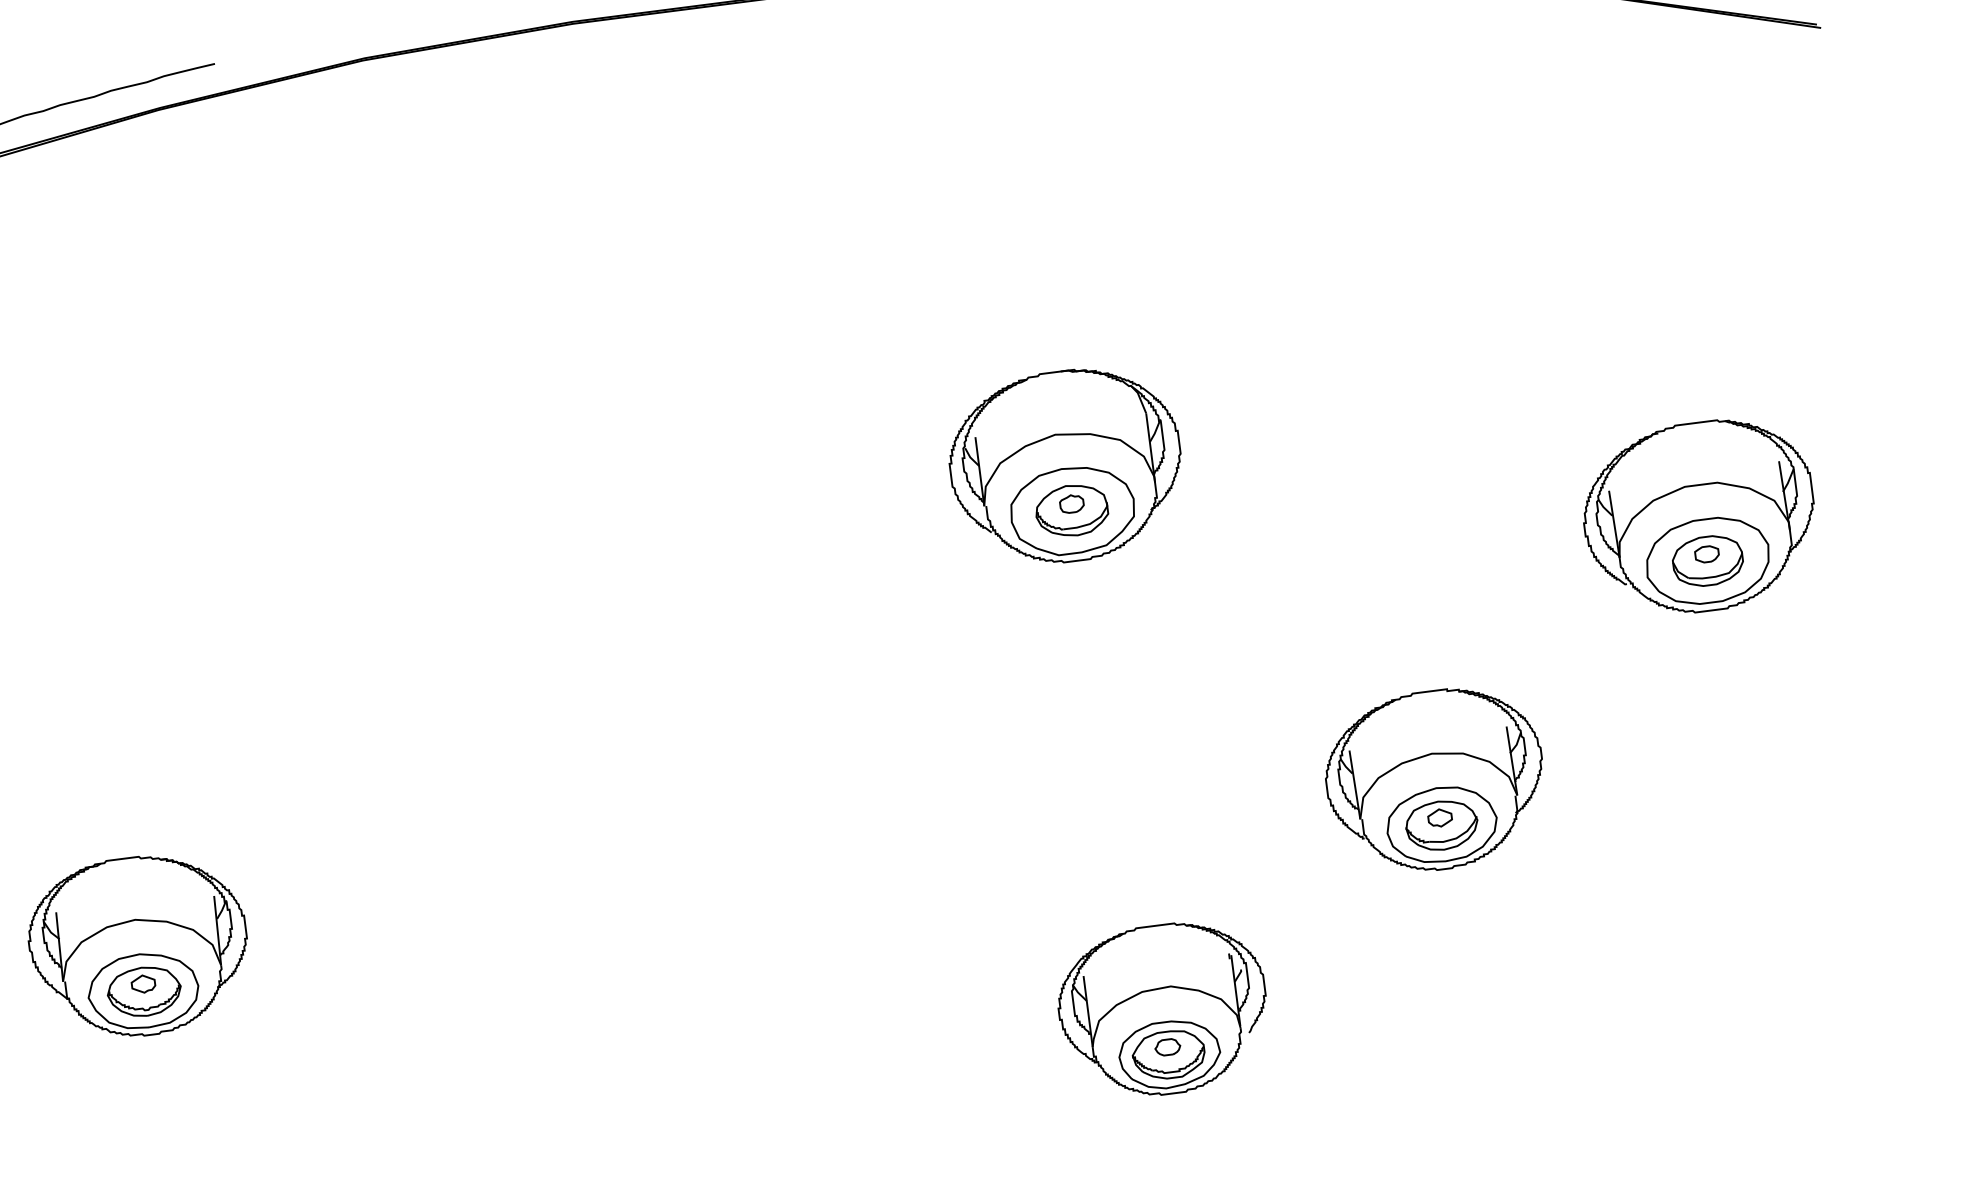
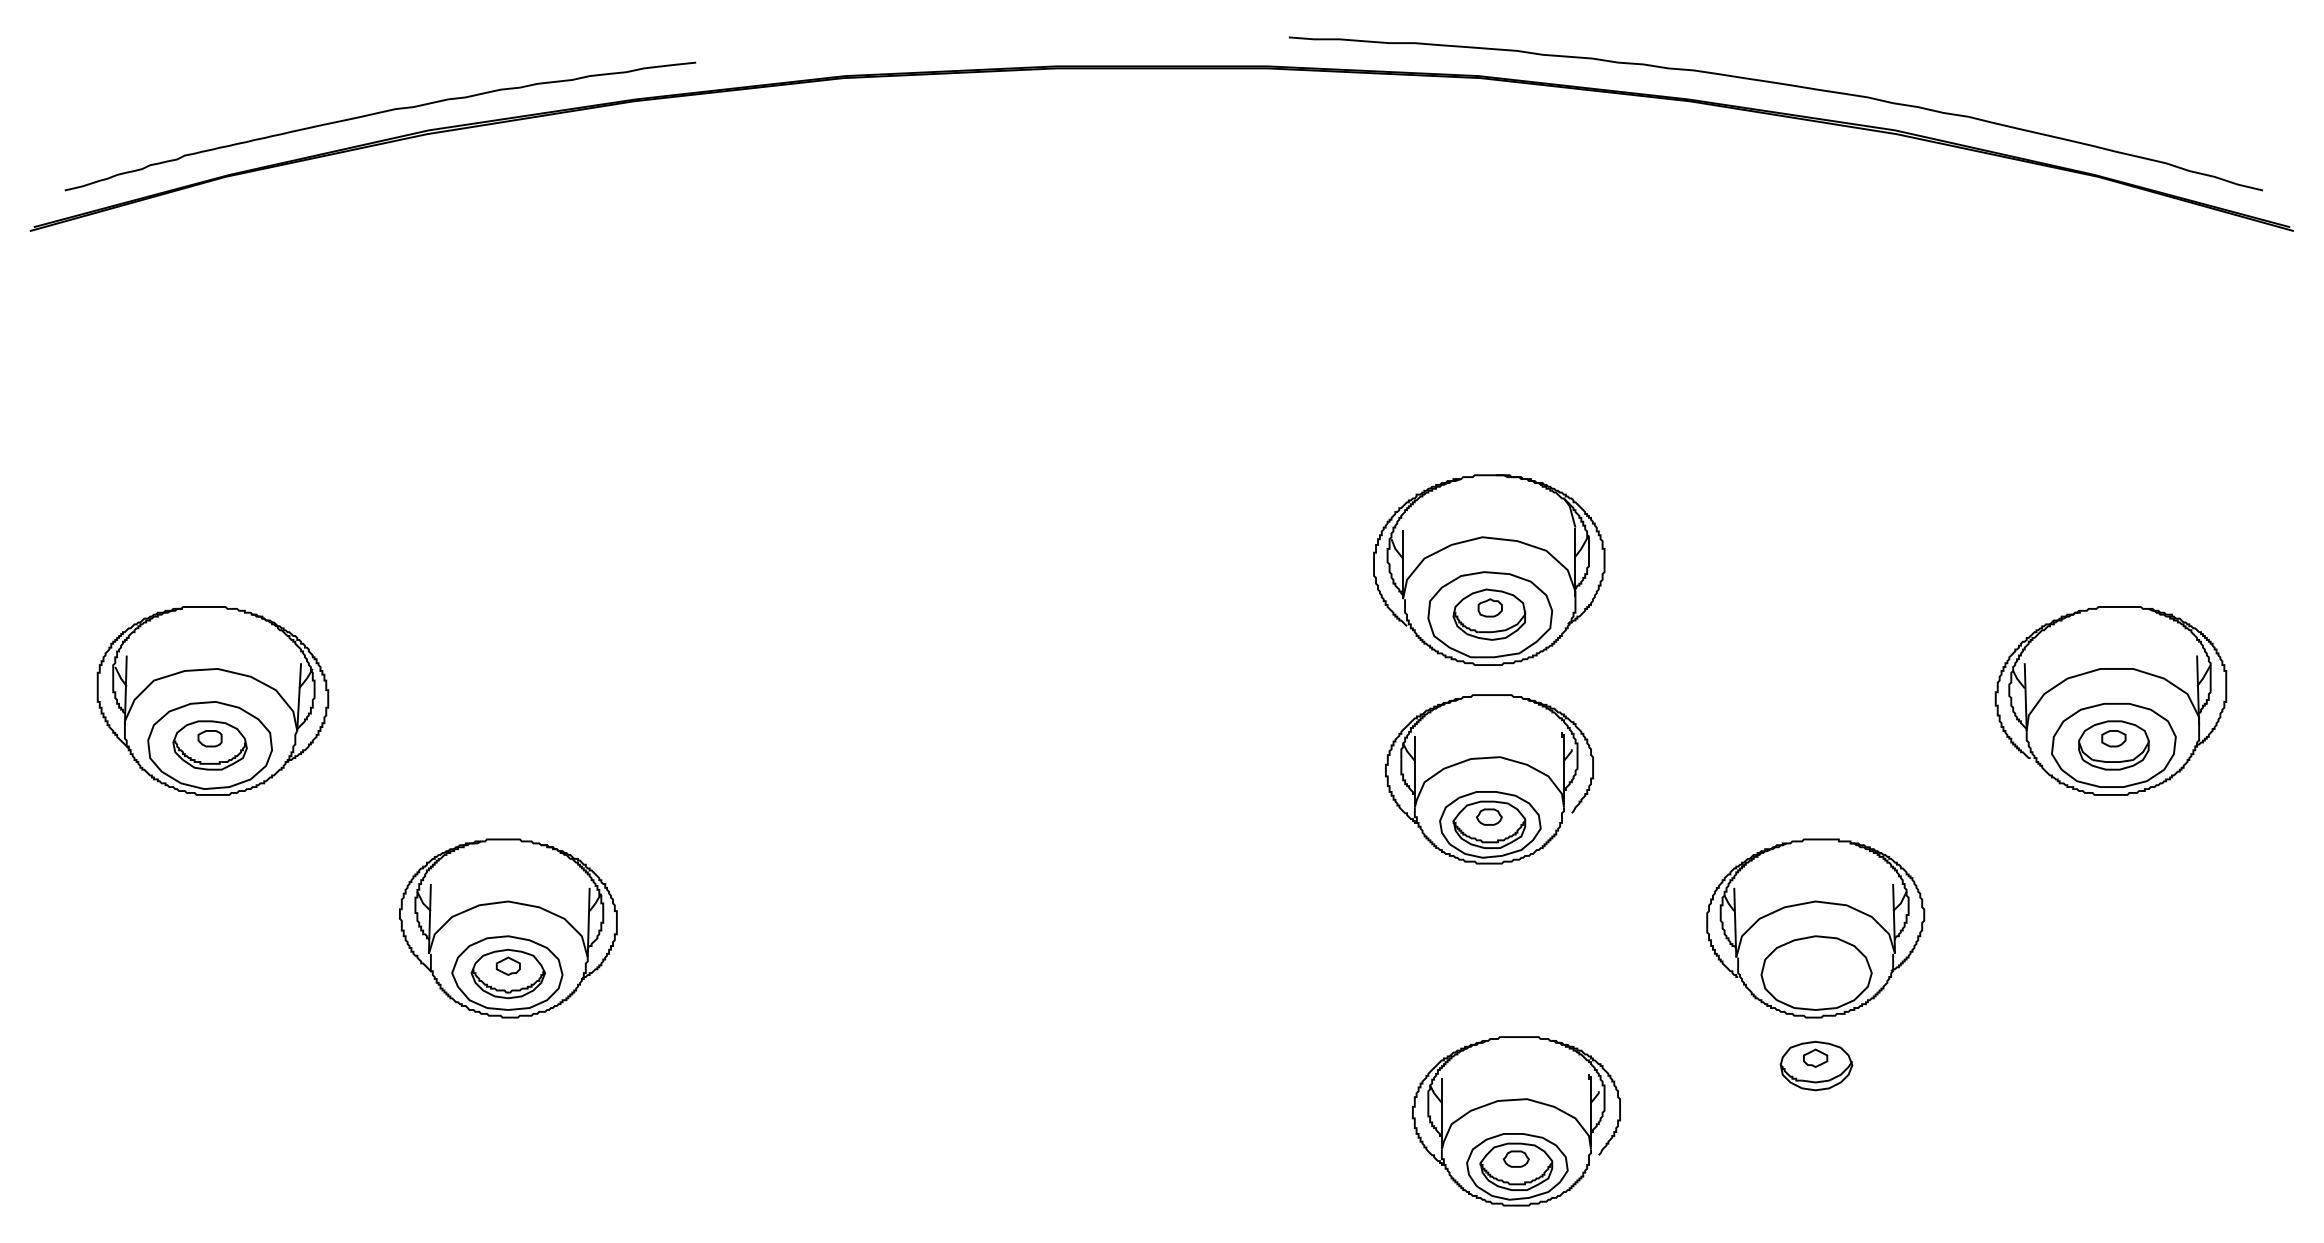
part: (1092, 674) -> (1489, 779), added
part: (1441, 825) -> (1816, 1065), moved

